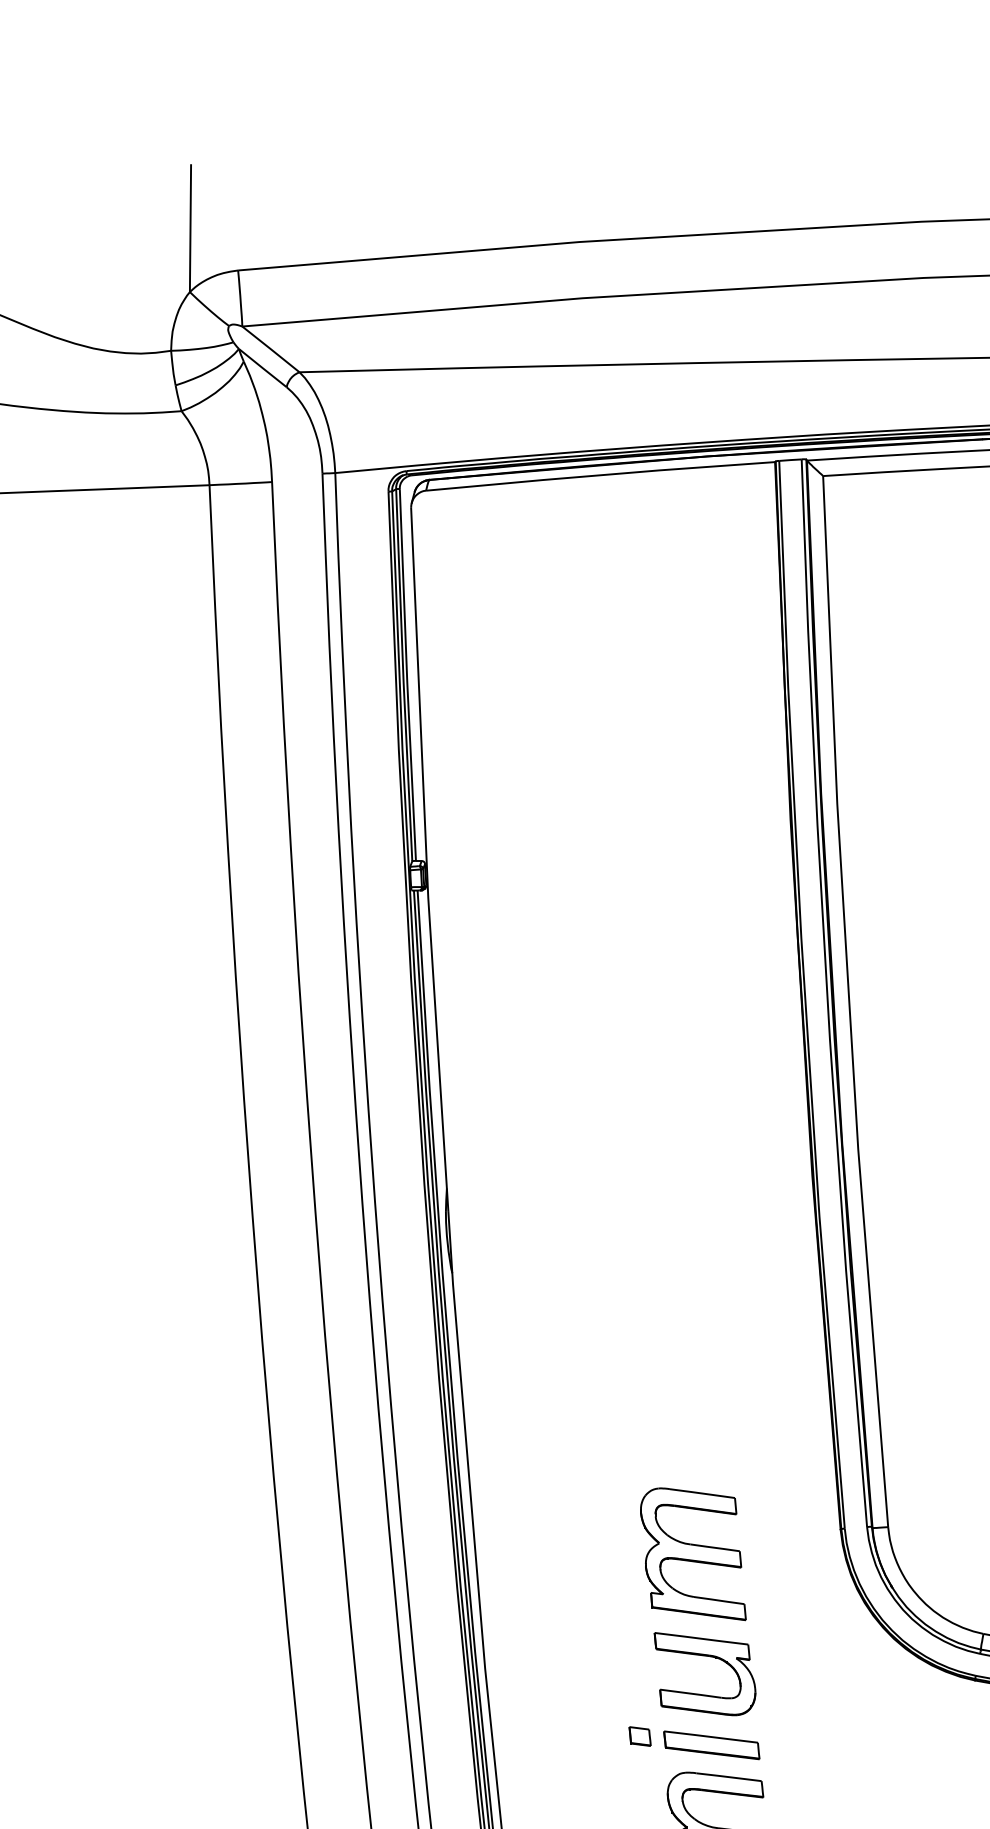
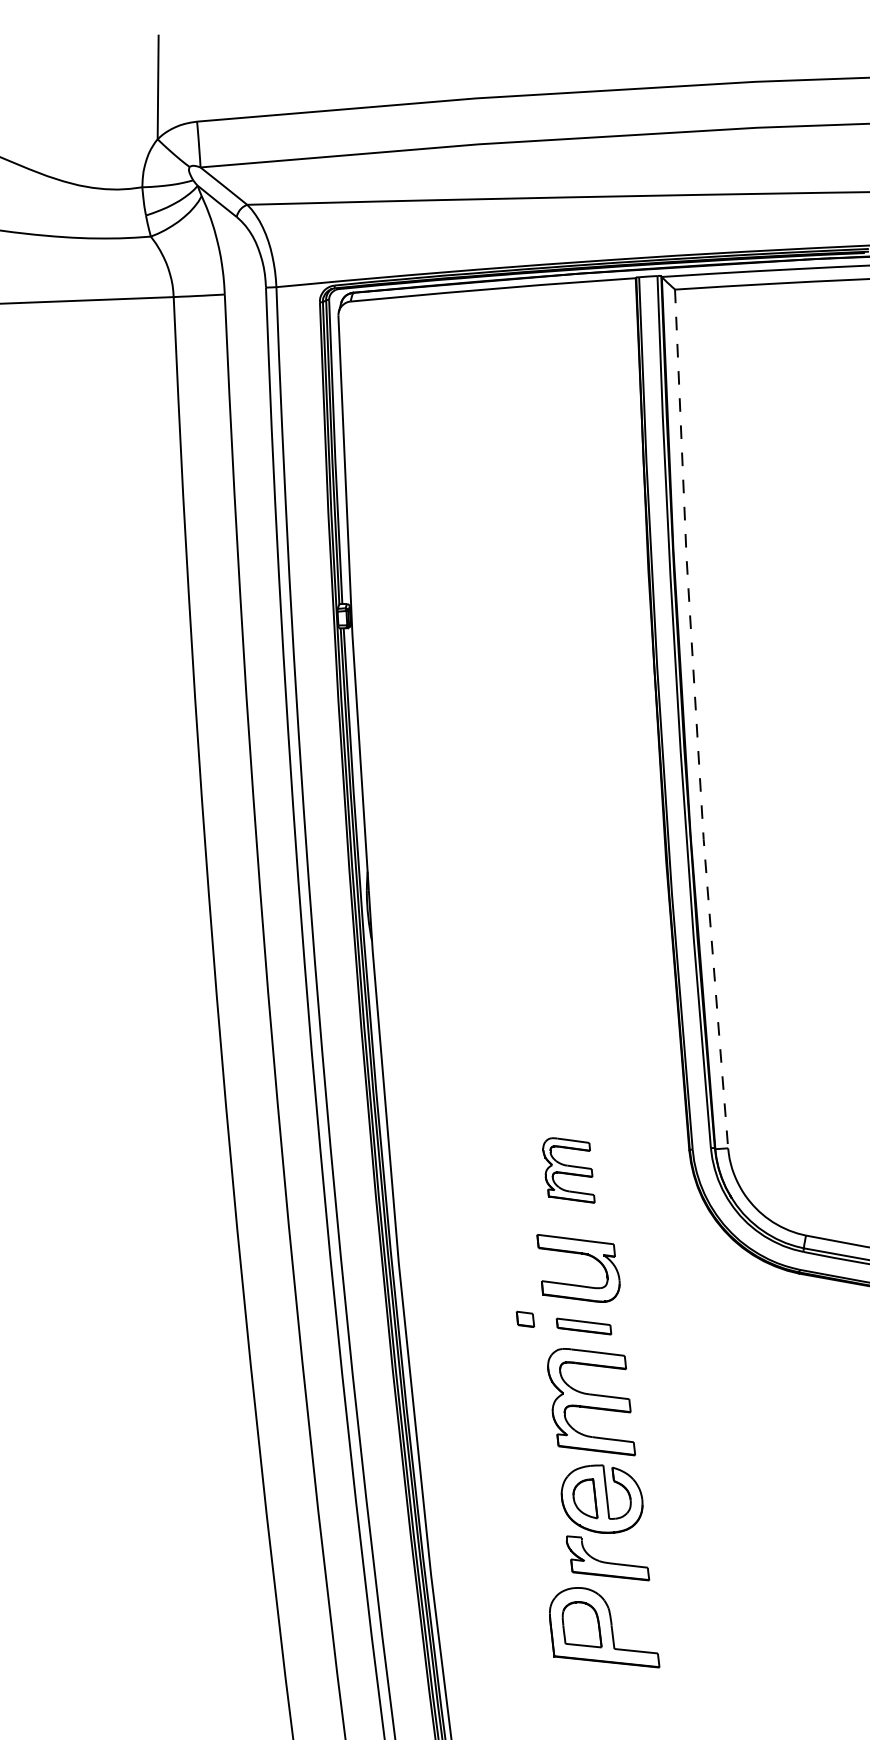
line: (849, 1002) -> (696, 719), solid -> dashed
part: (692, 1554) -> (568, 1170), size x0.6
part: (711, 1745) -> (583, 1326), size x0.7

